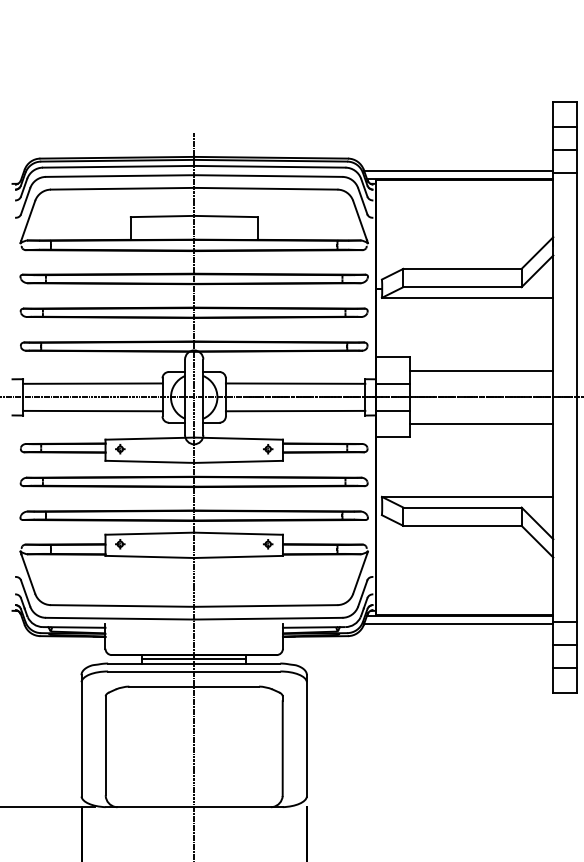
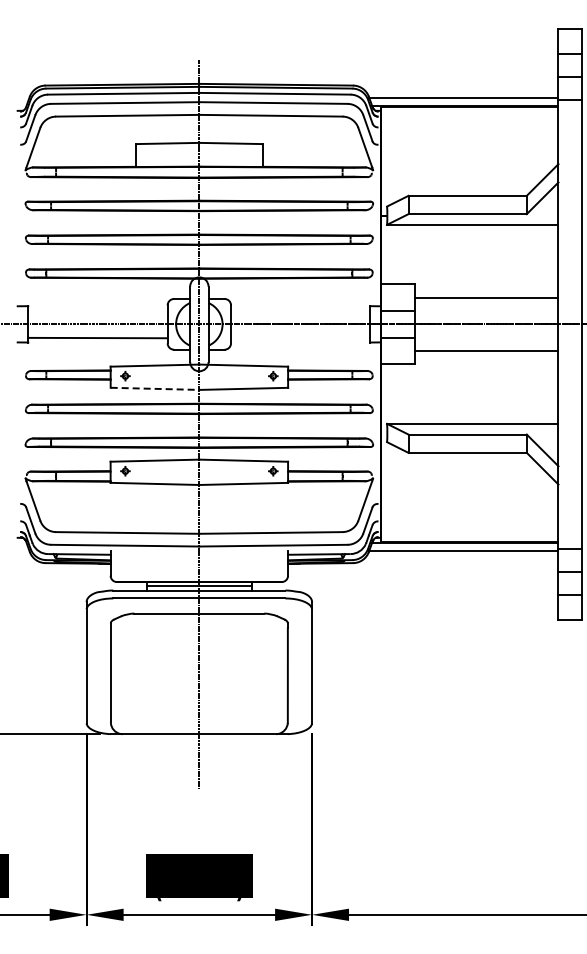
line: (92, 383) -> (97, 310), removed
line: (295, 383) -> (300, 310), removed
line: (295, 410) -> (300, 337), removed
line: (150, 461) -> (155, 388), solid -> dashed

